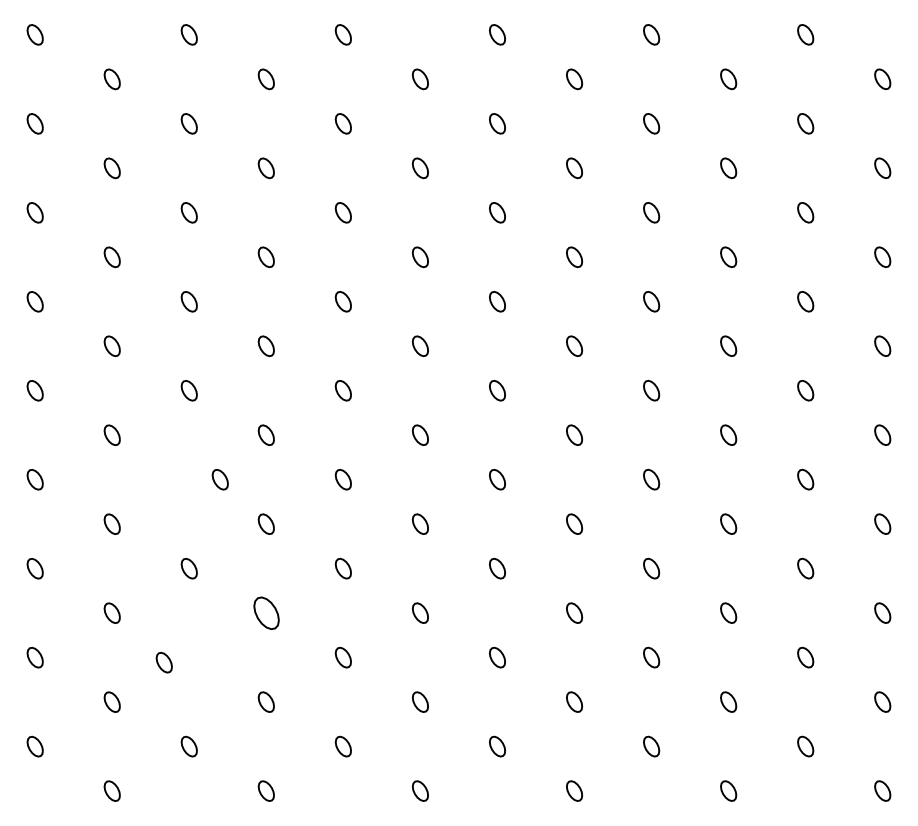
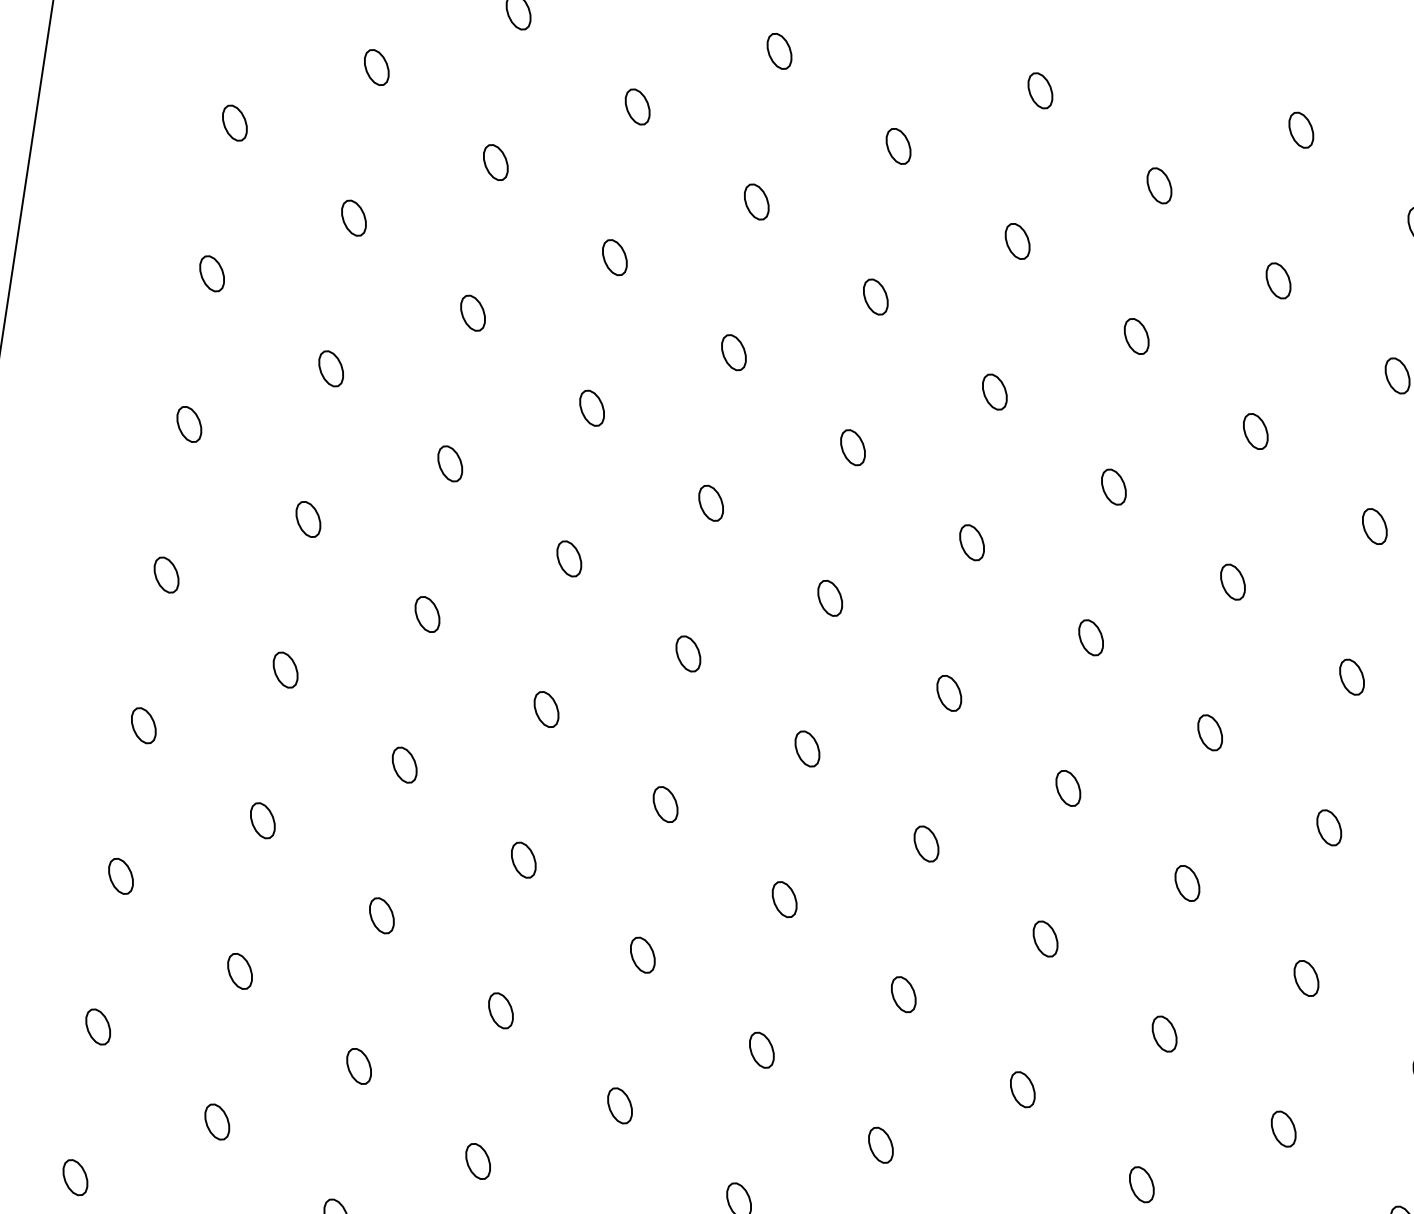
part: (219, 479) -> (403, 764), moved
part: (265, 612) -> (499, 1009), size x0.62
part: (163, 662) -> (357, 1065), moved

